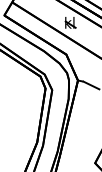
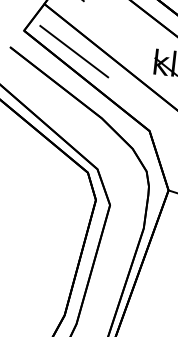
line: (27, 22) -> (72, 51), added

